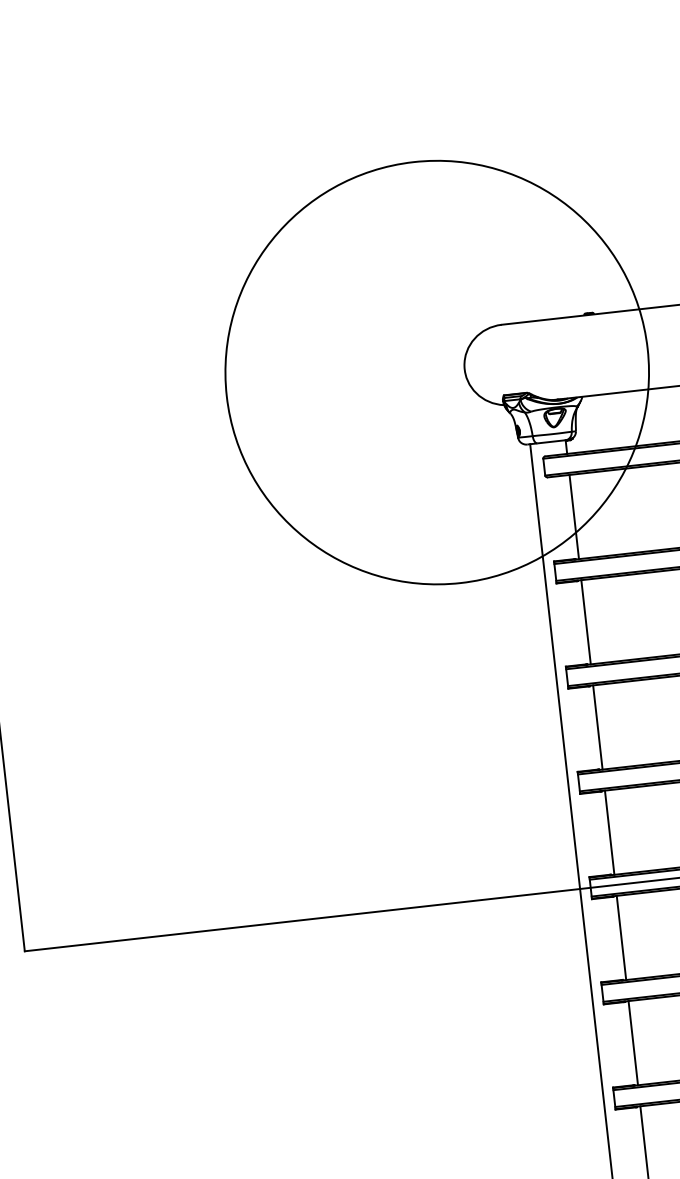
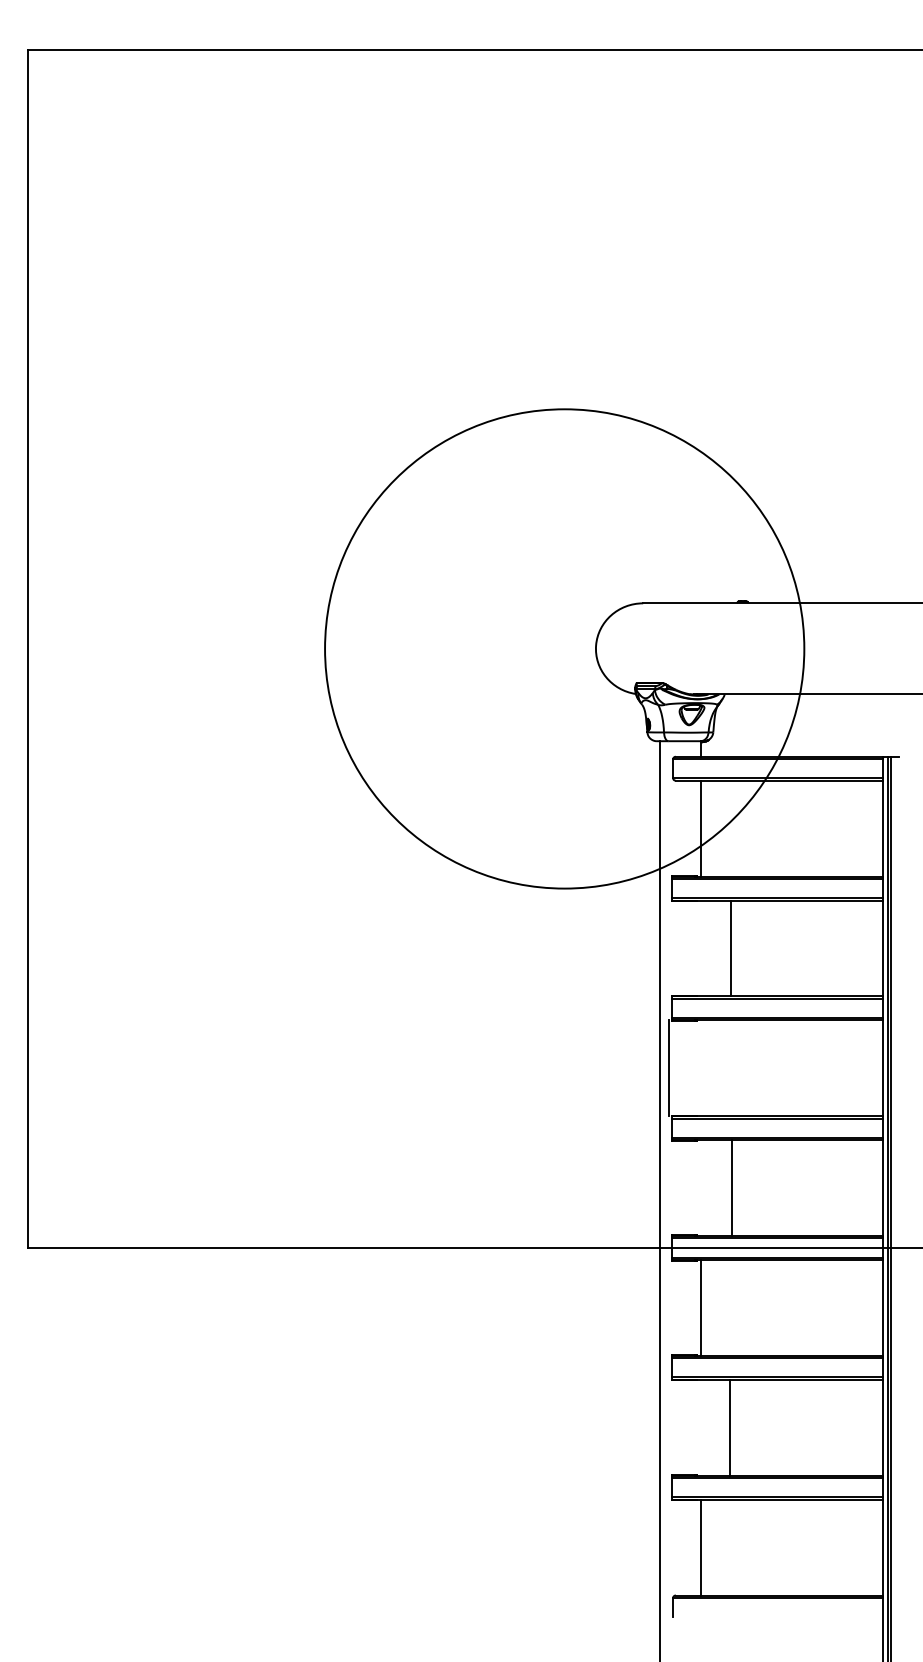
line: (586, 622) -> (730, 948), moved
line: (597, 727) -> (668, 1068), moved
line: (609, 833) -> (731, 1188), moved
line: (633, 1042) -> (729, 1427), moved

